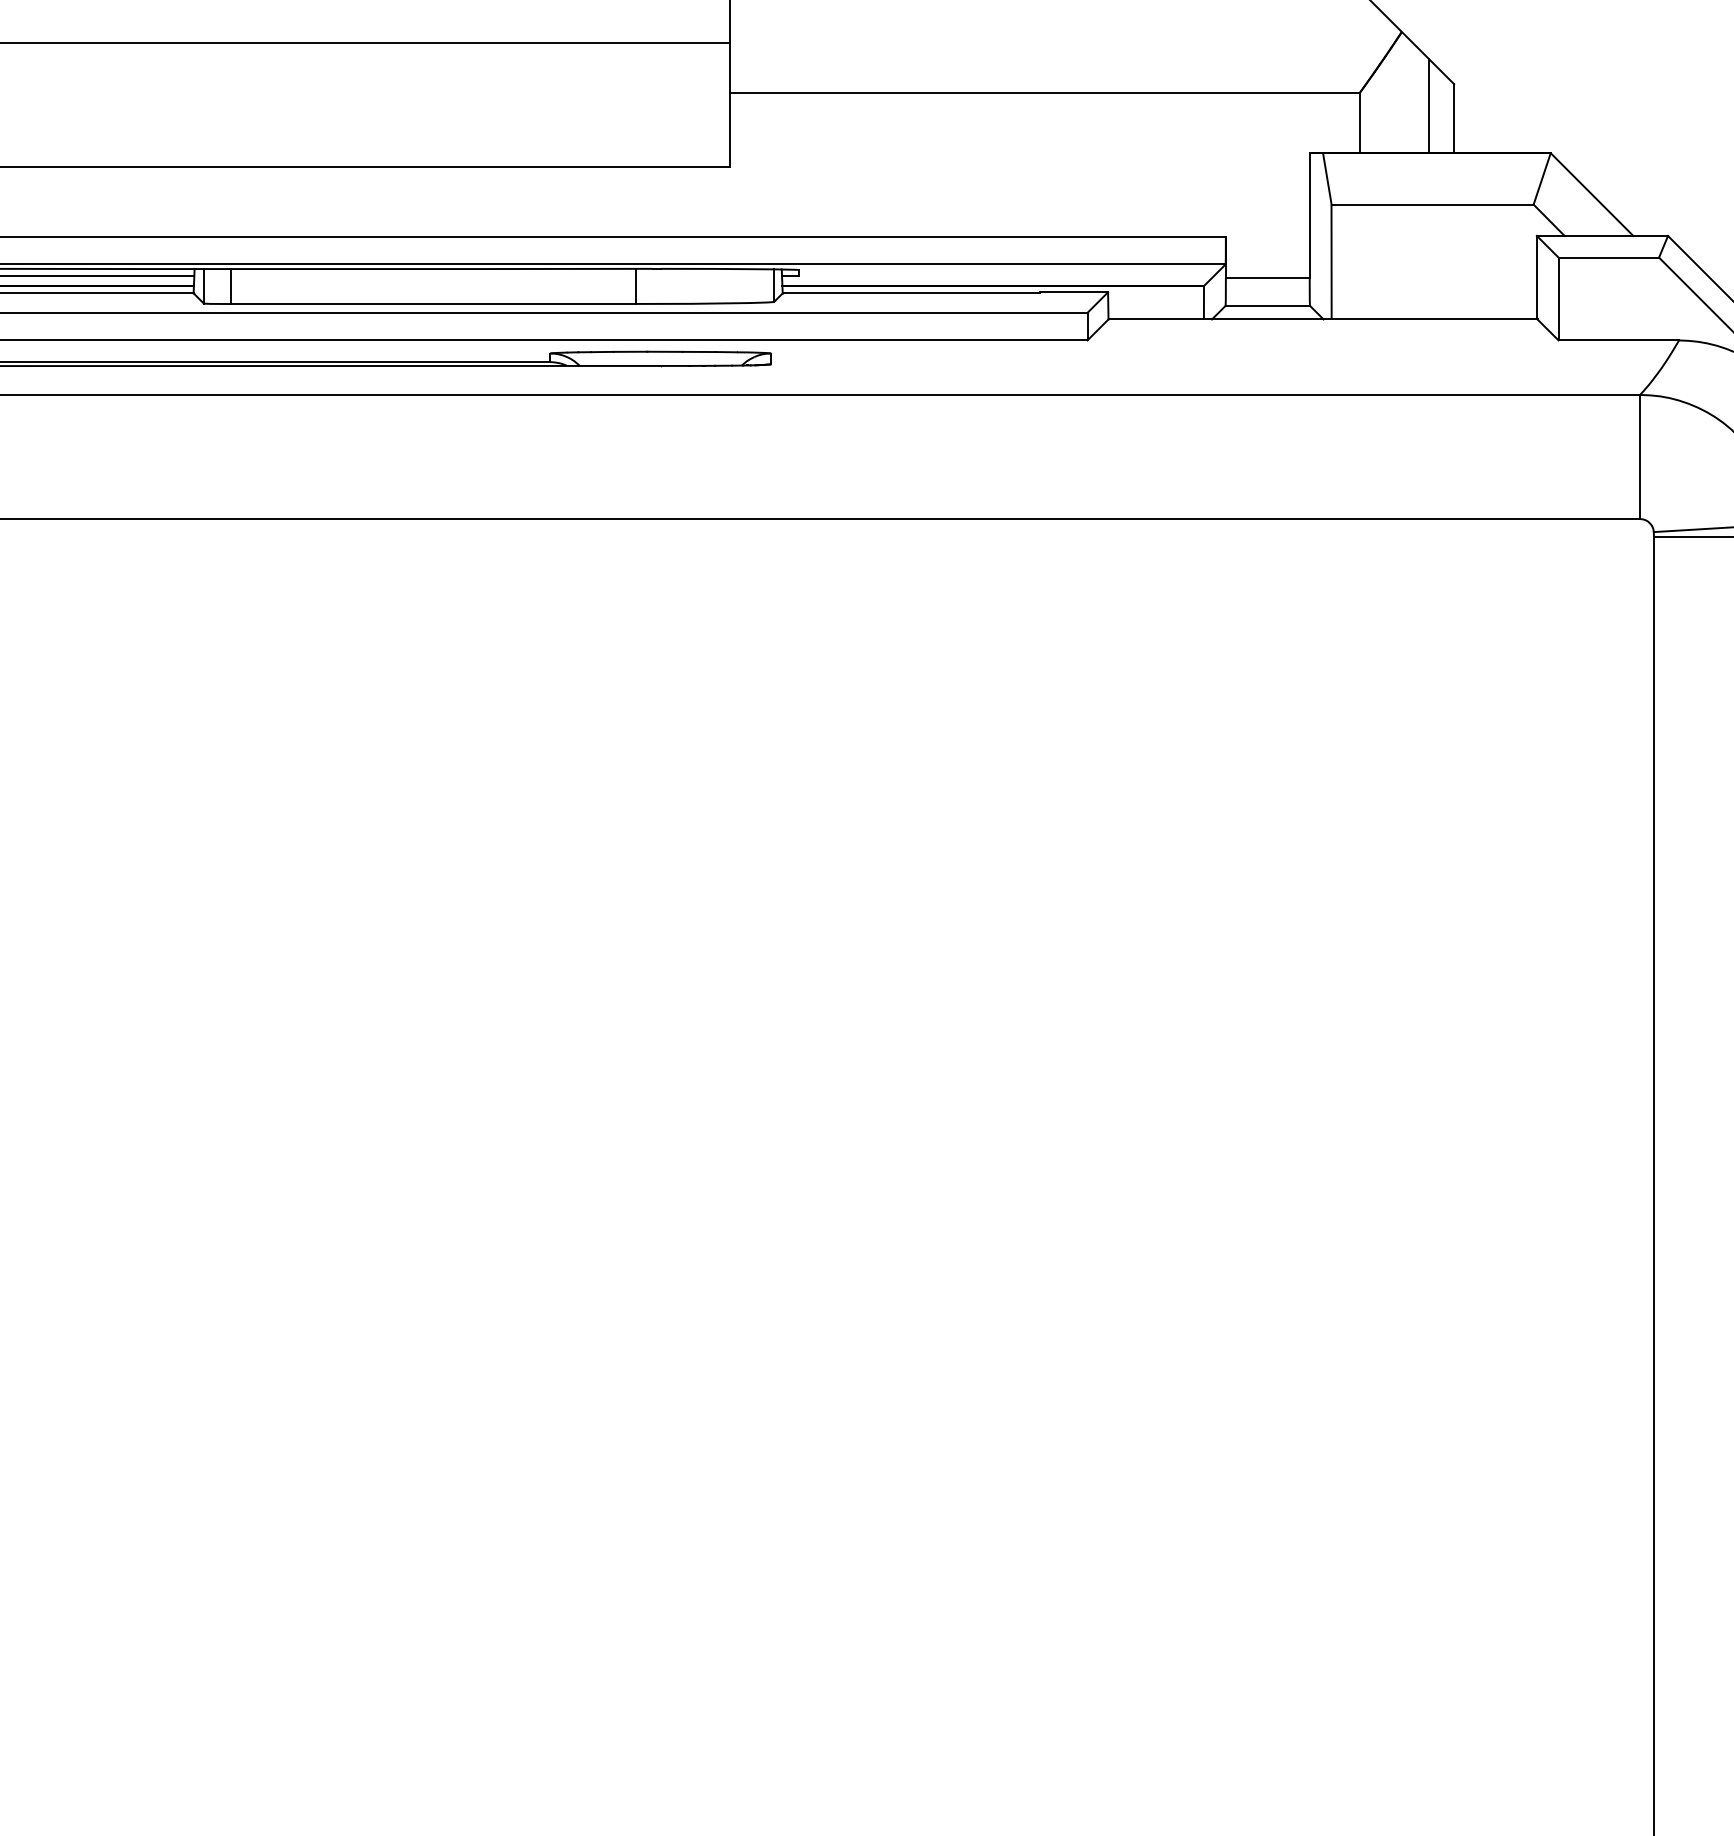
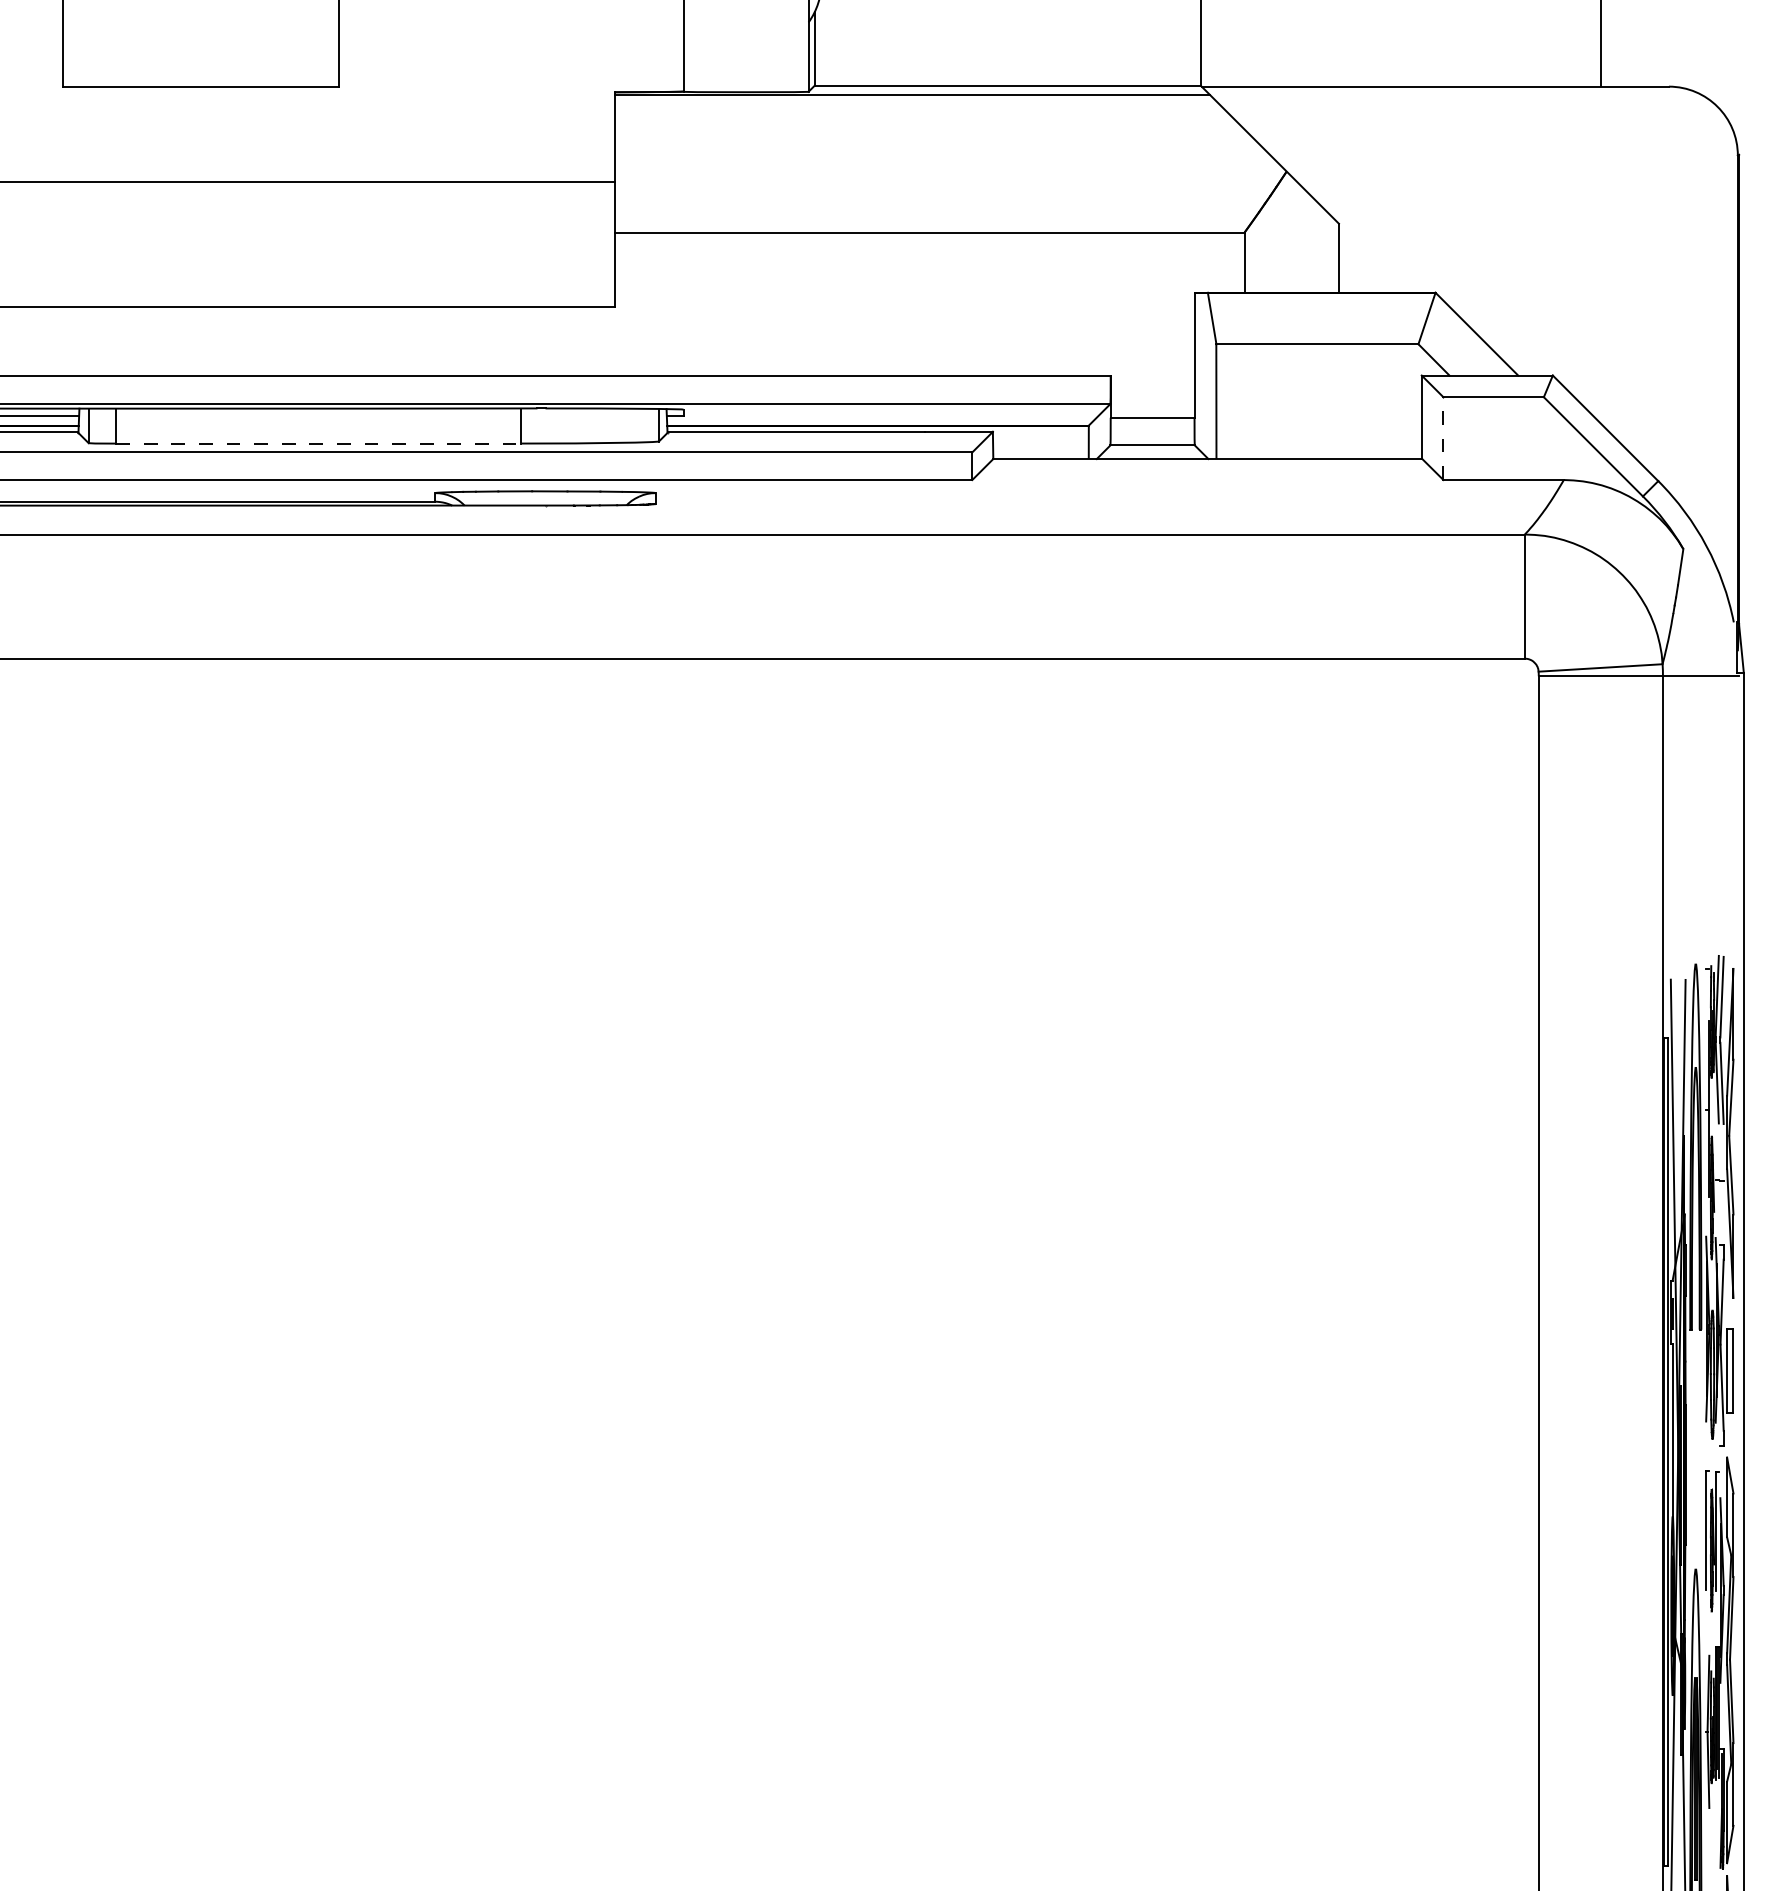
line: (1428, 105) -> (1313, 245), removed
line: (1558, 298) -> (1443, 438), solid -> dashed
line: (434, 303) -> (319, 443), solid -> dashed

